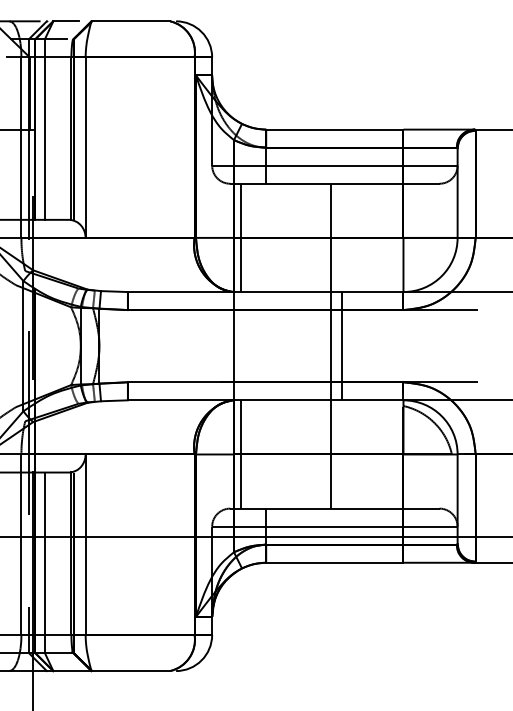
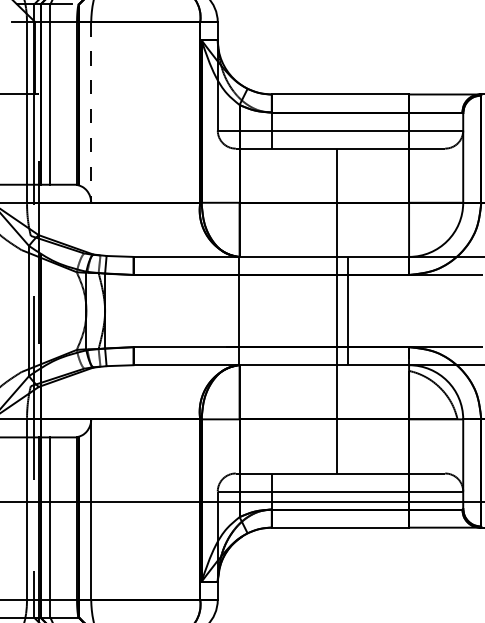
line: (85, 148) -> (91, 113), solid -> dashed
line: (241, 237) -> (247, 202), removed
line: (241, 454) -> (247, 419), removed

